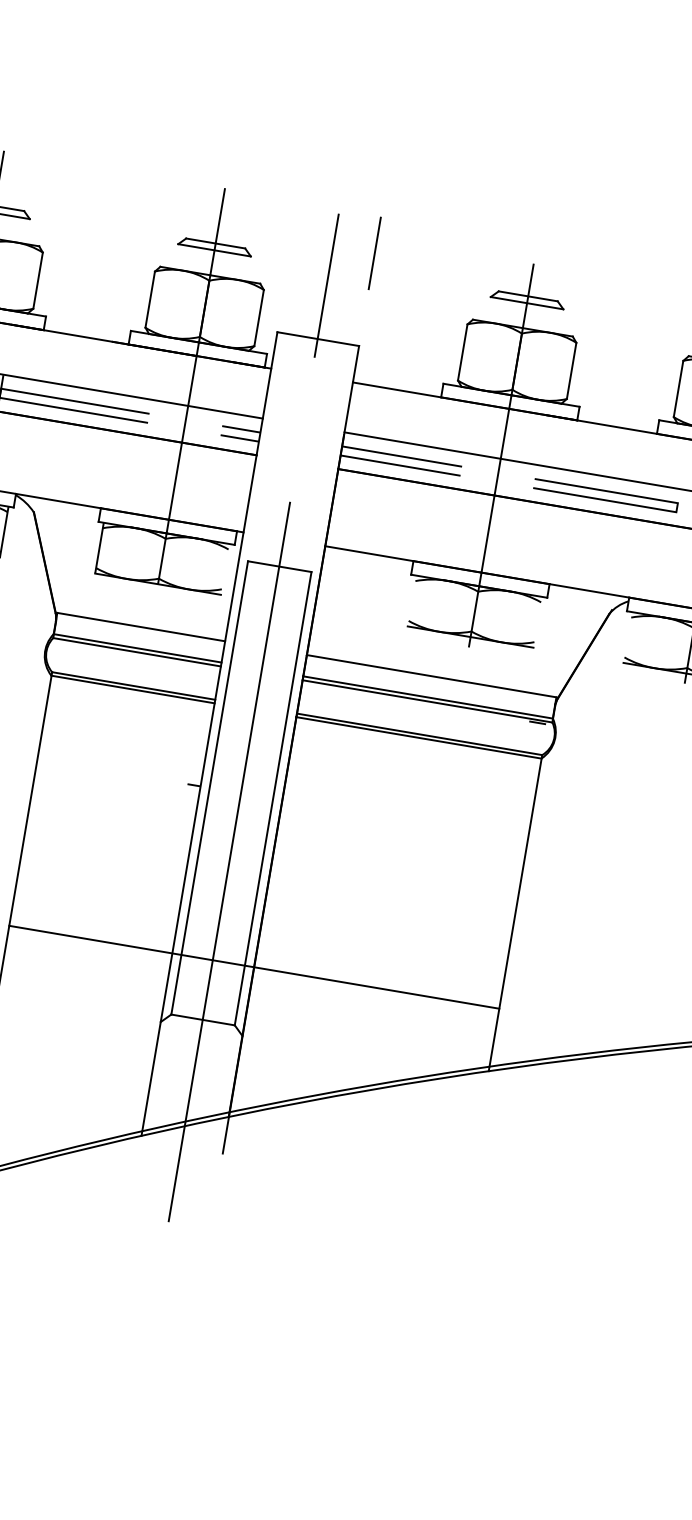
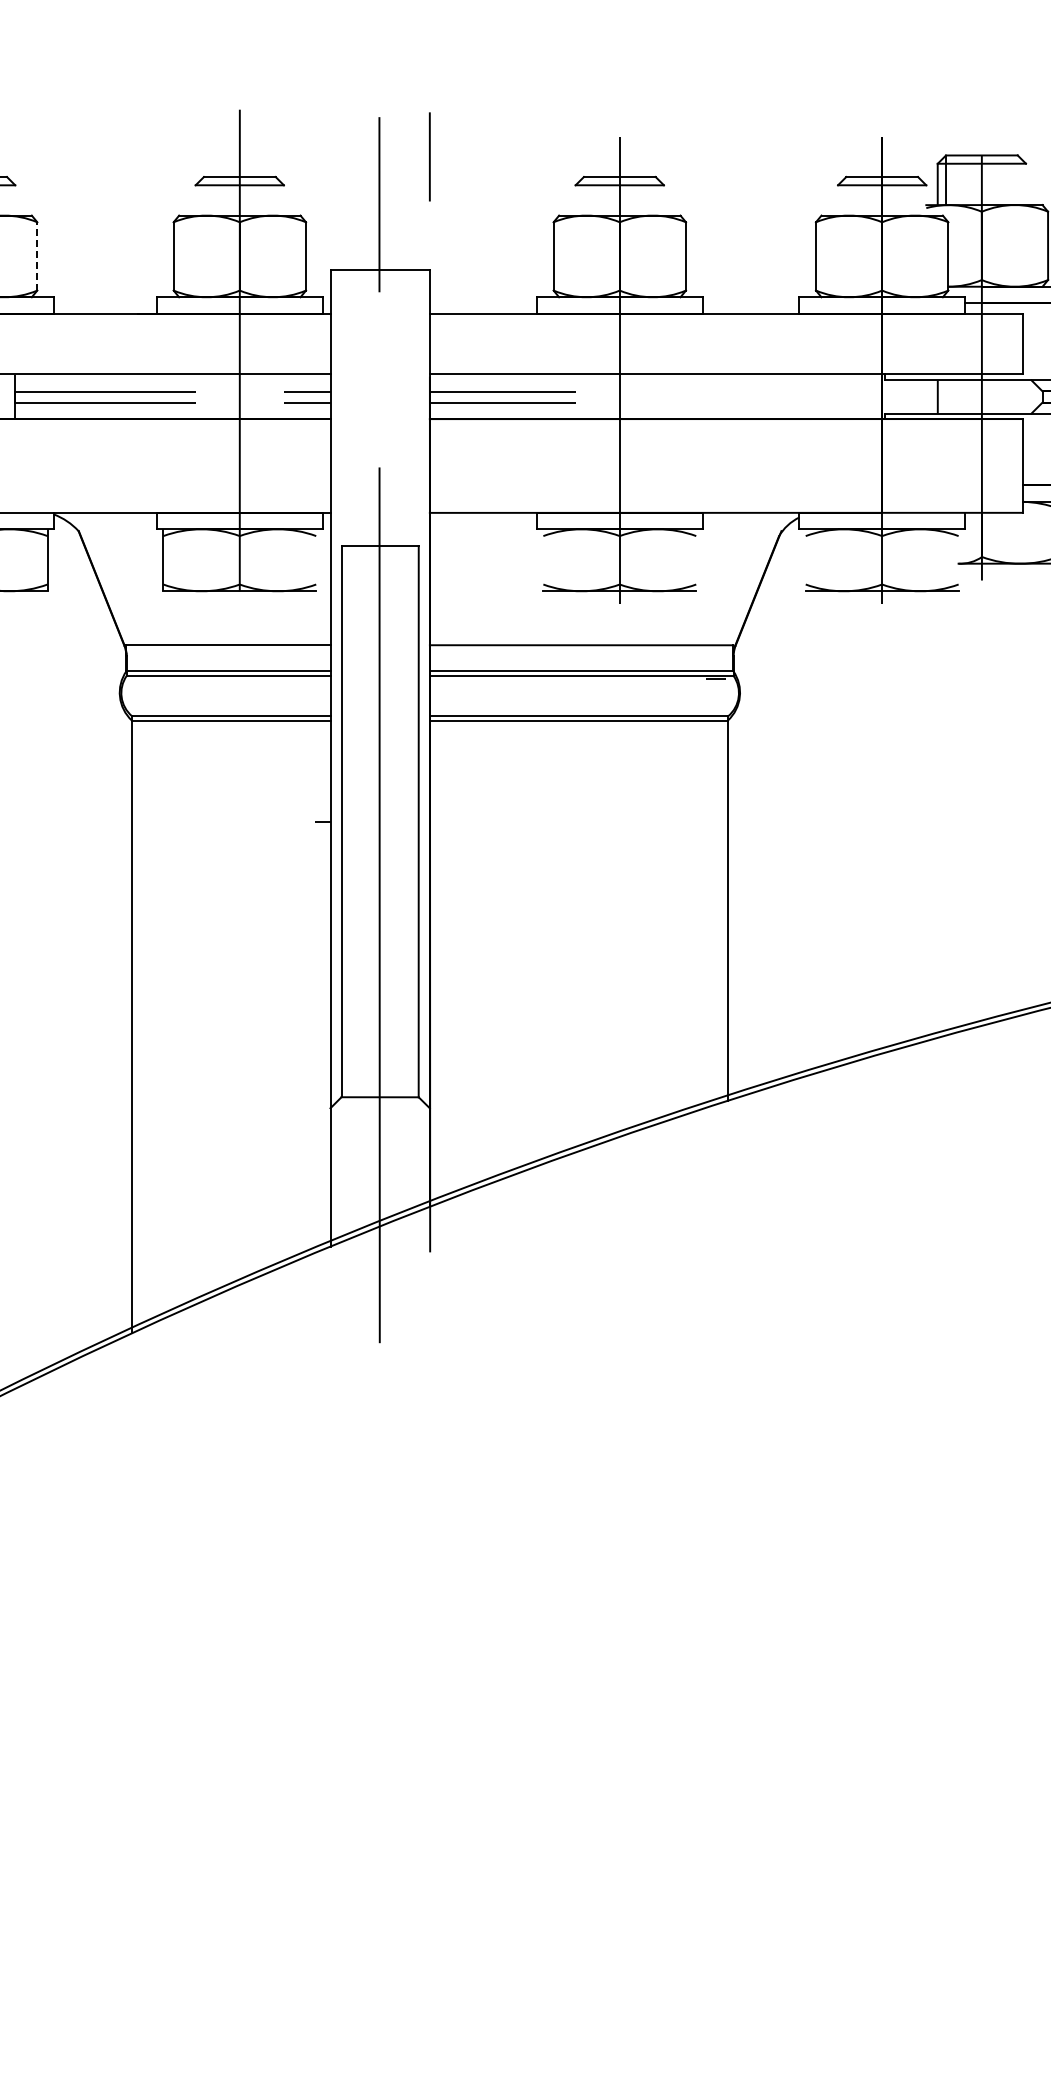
line: (38, 279) -> (37, 255), solid -> dashed
line: (606, 491) -> (751, 392), removed
line: (254, 967) -> (430, 1024), removed

